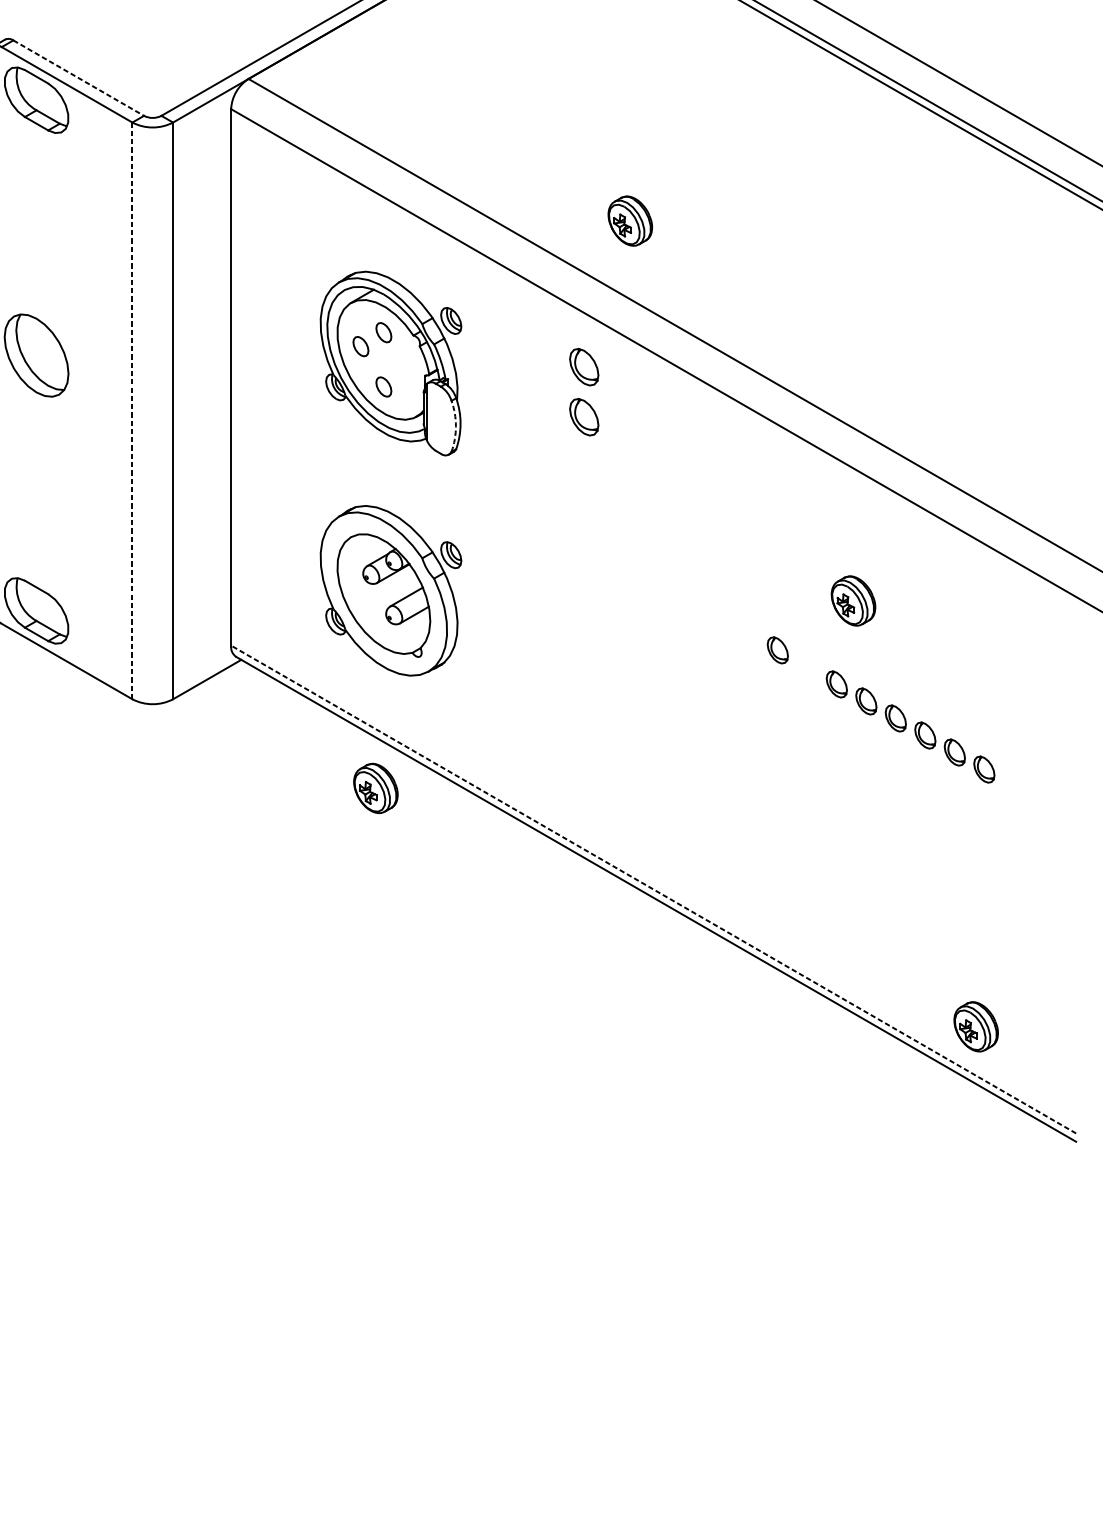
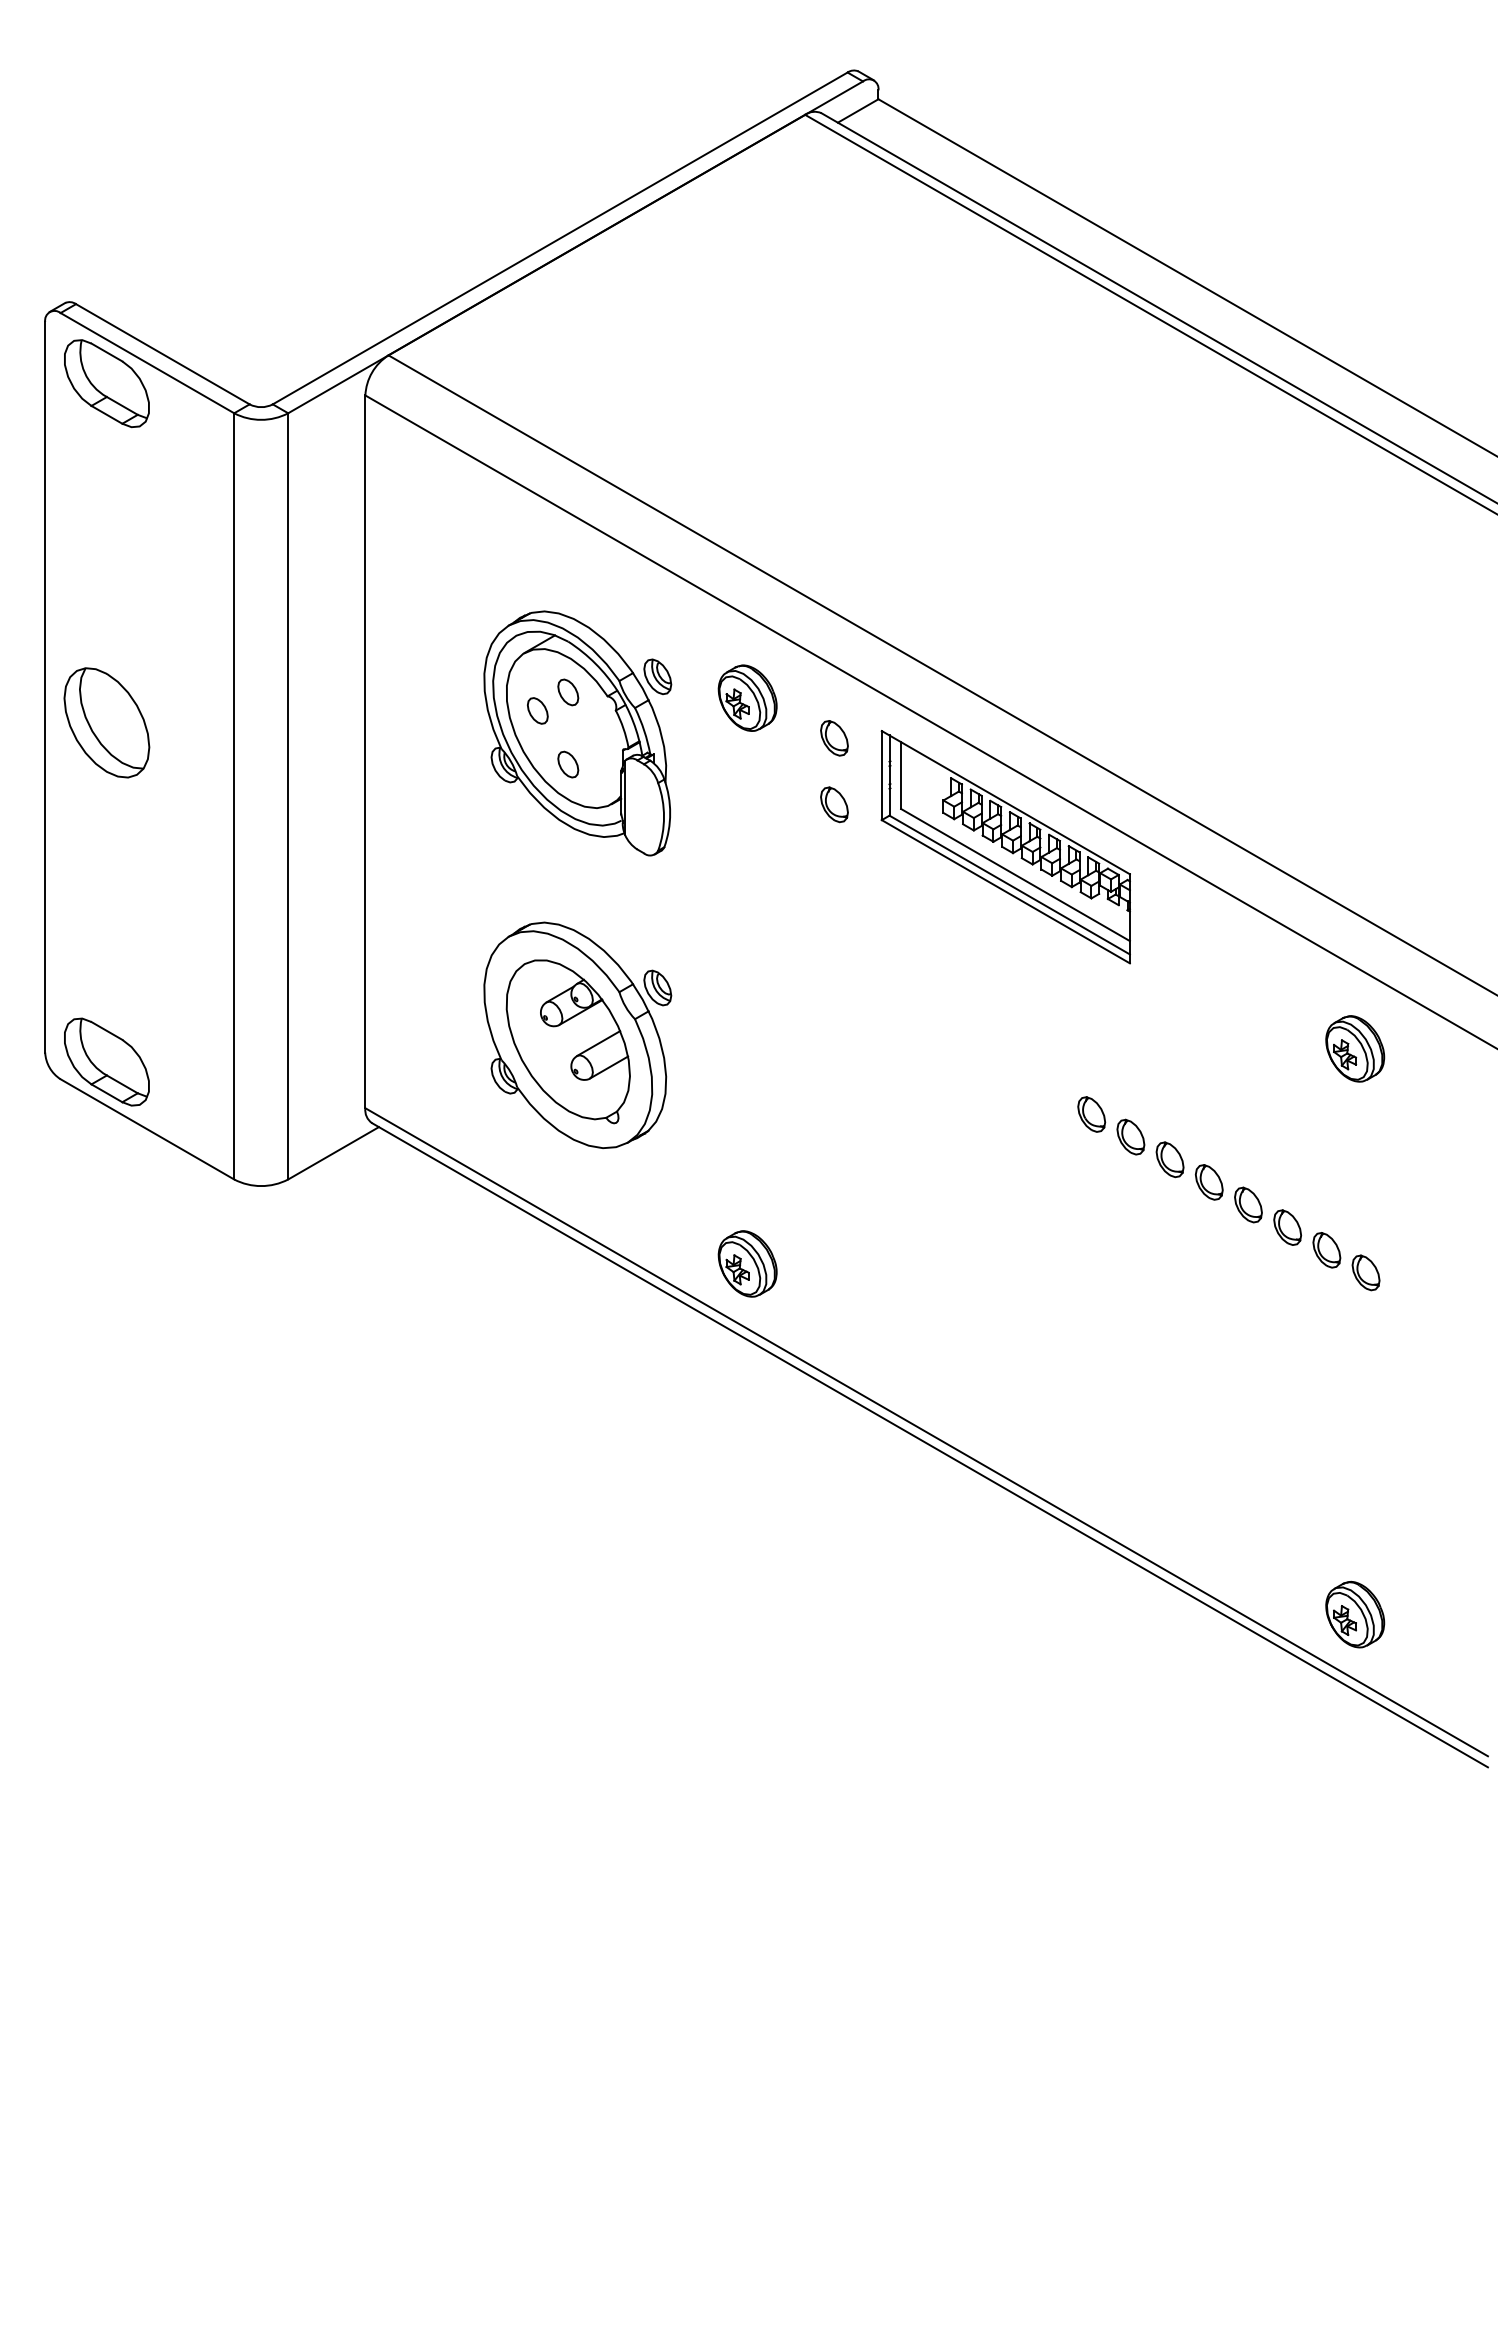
line: (79, 78) -> (163, 354), dashed -> solid
part: (630, 220) -> (747, 697), moved
part: (584, 367) -> (834, 738), size x0.71
line: (132, 411) -> (234, 796), dashed -> solid
part: (584, 417) -> (834, 804), size x0.71
arc: (456, 426) -> (664, 816), dashed -> solid
part: (712, 449) -> (1005, 847), added
part: (853, 600) -> (1355, 1048), moved
part: (807, 666) -> (1130, 1136), added
part: (375, 788) -> (747, 1263), moved
line: (653, 889) -> (926, 1432), dashed -> solid

